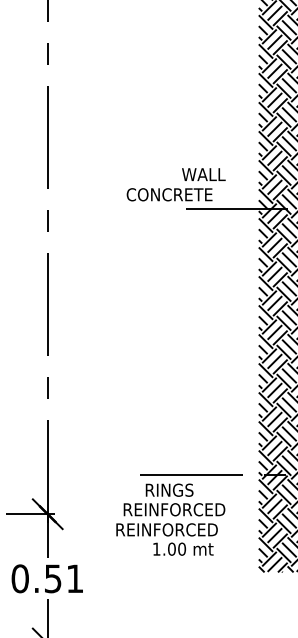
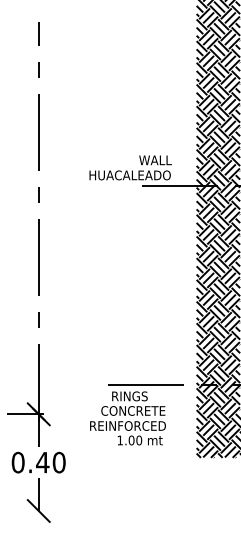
text: (169, 194) -> (129, 175), CONCRETE -> HUACALEADO
text: (174, 509) -> (133, 410), REINFORCED -> CONCRETE
text: (63, 578) -> (50, 462), 0.51 -> 0.40

